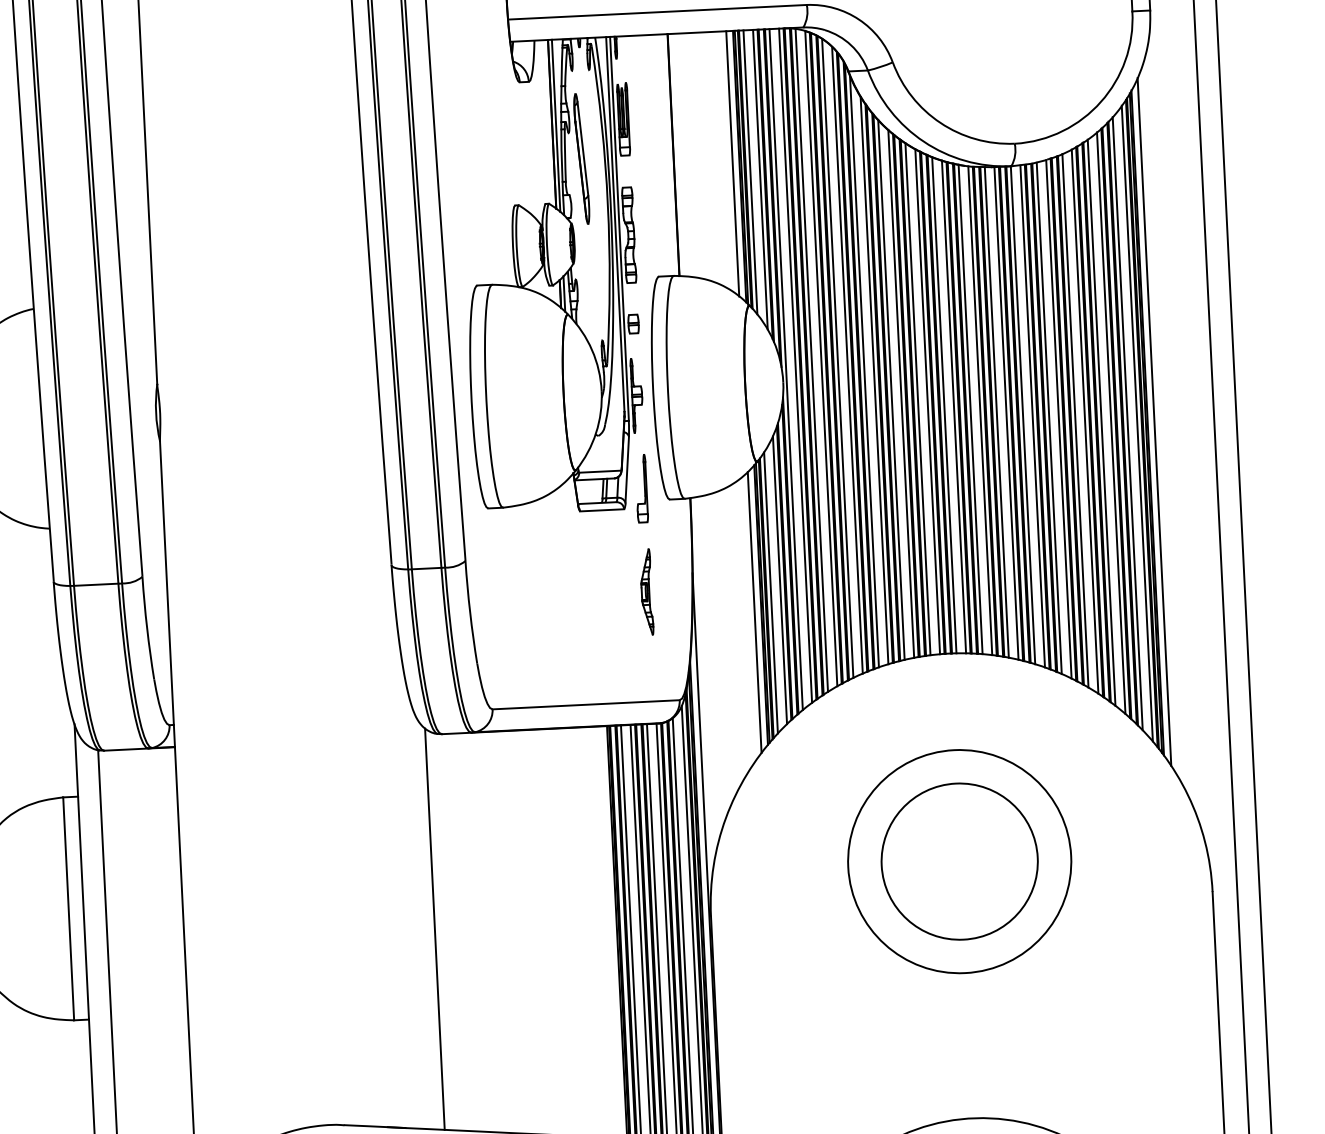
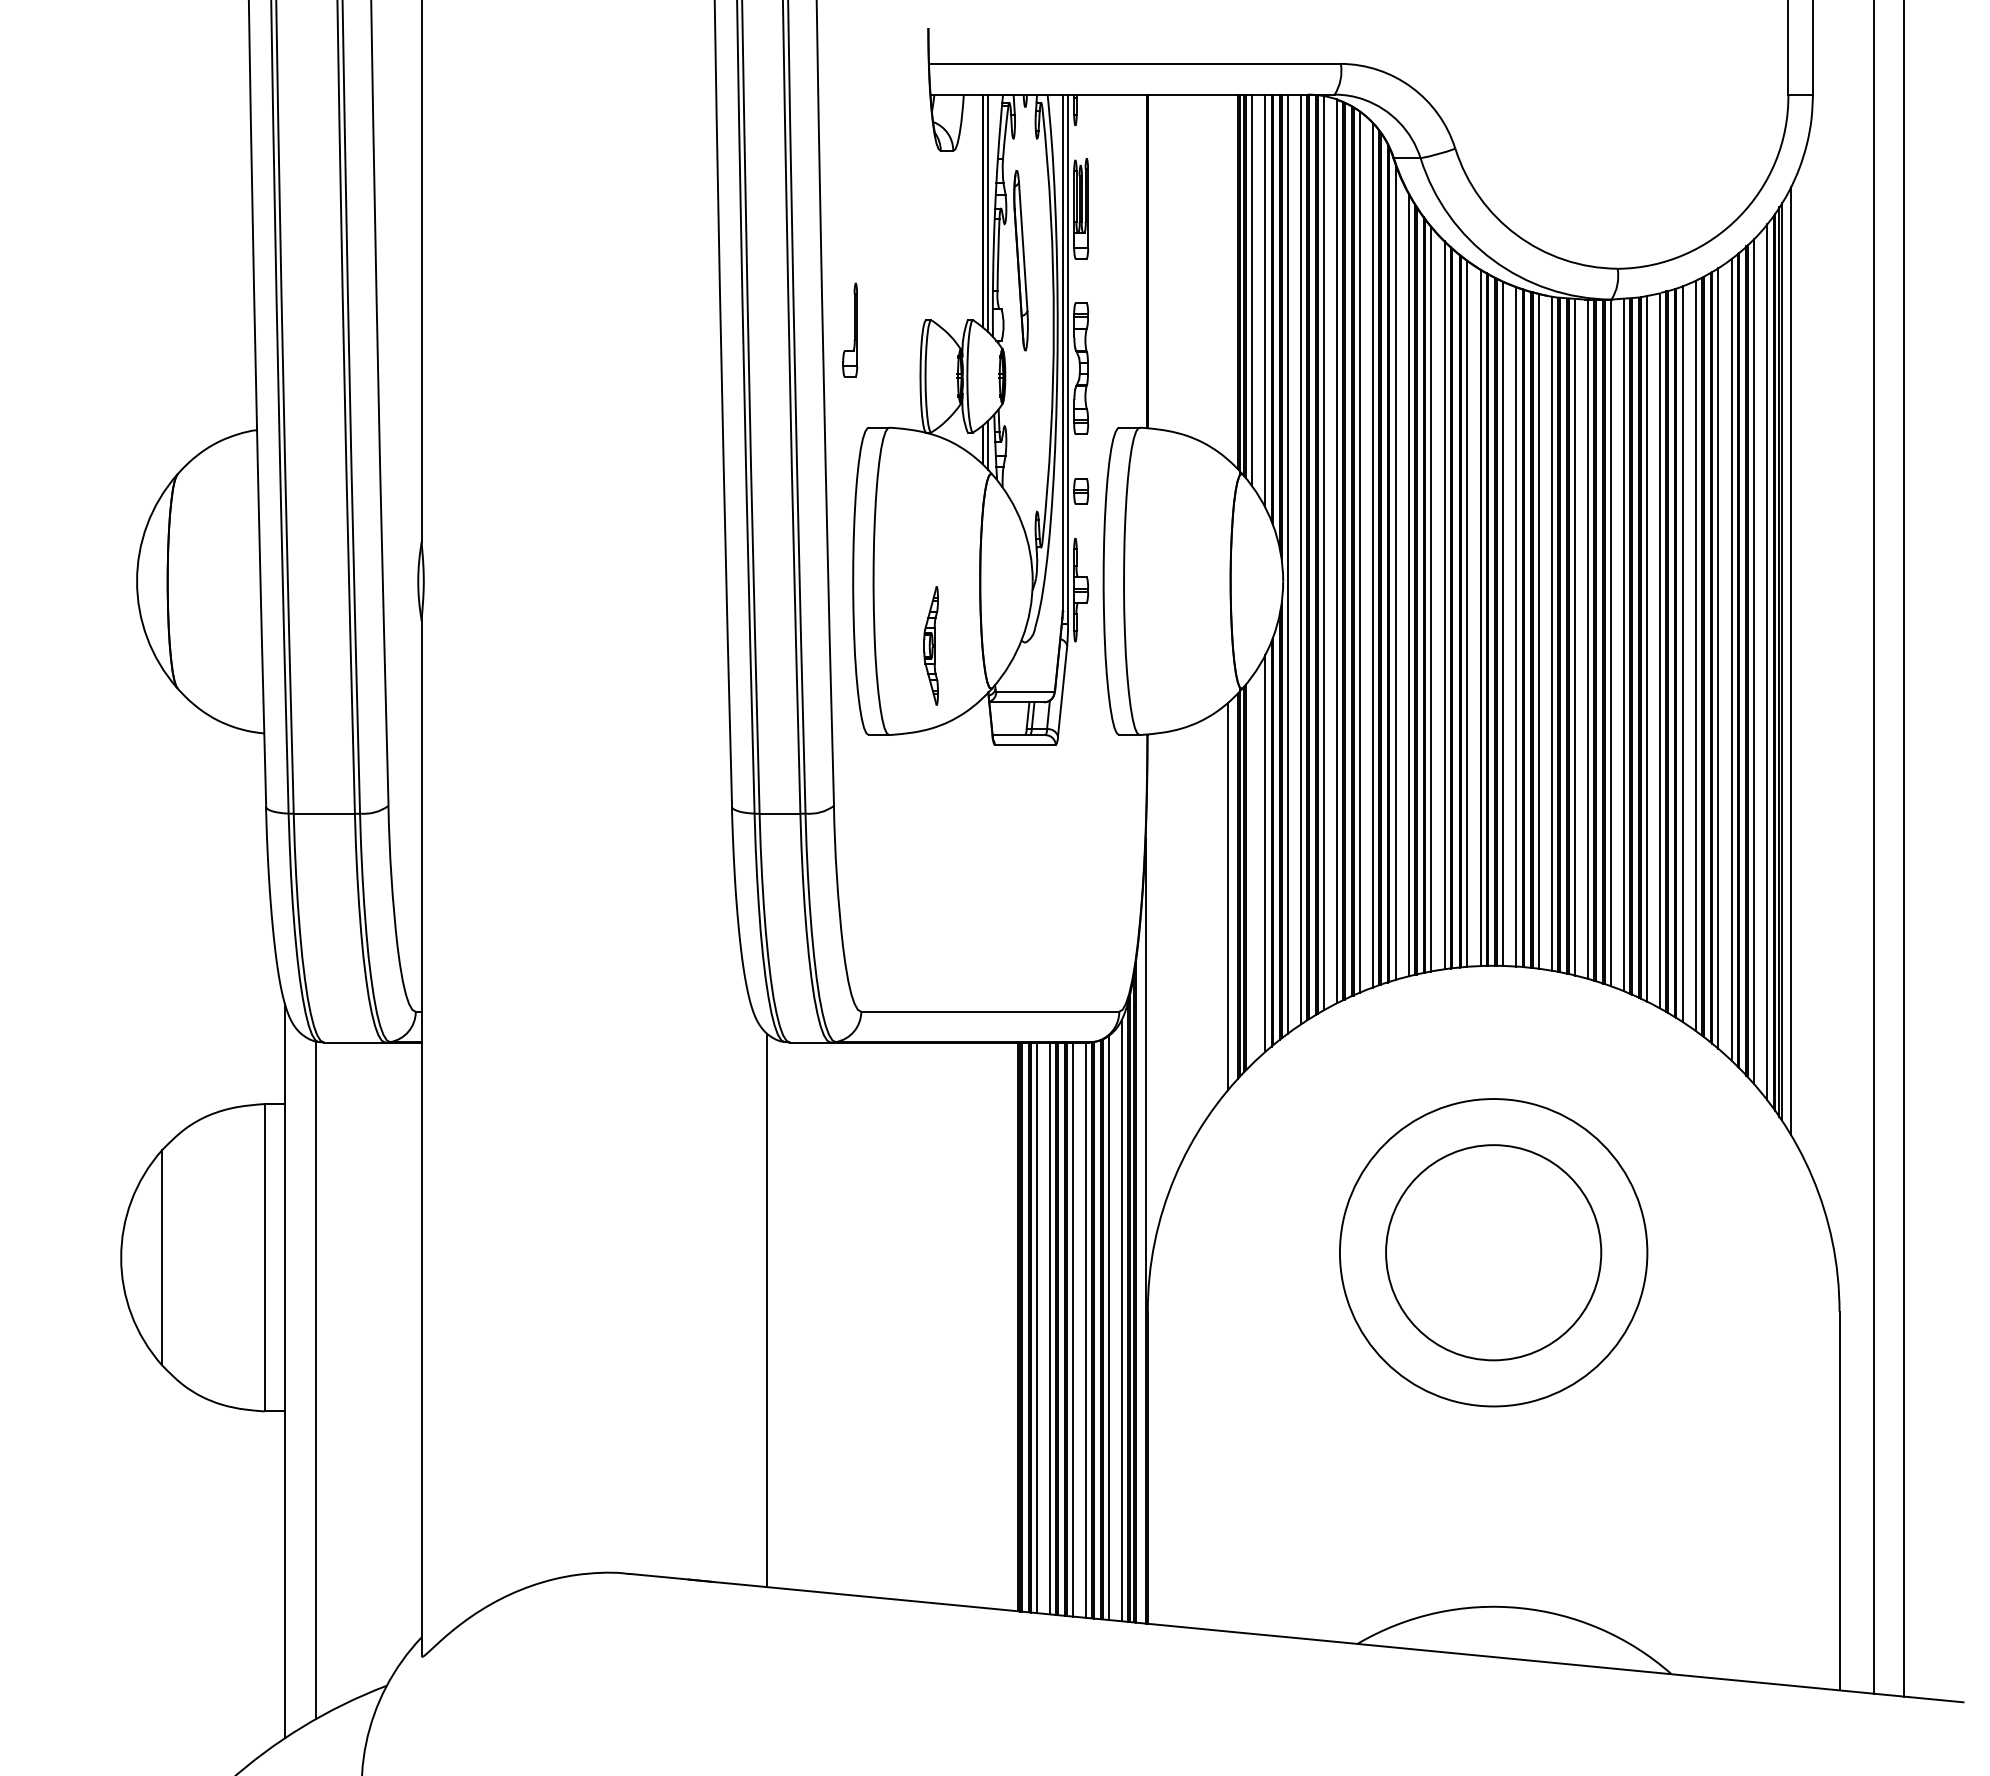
line: (732, 163) -> (1228, 277), removed
part: (641, 488) -> (850, 329), moved
part: (646, 591) -> (930, 645), moved
line: (771, 593) -> (1252, 870), removed

